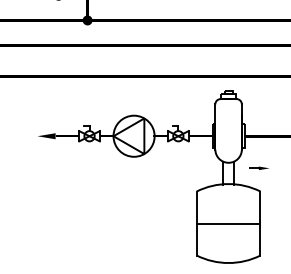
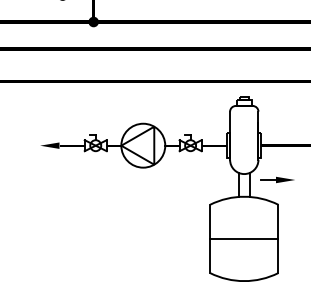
part: (259, 167) -> (277, 179), size x1.67

